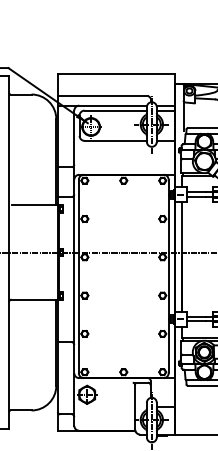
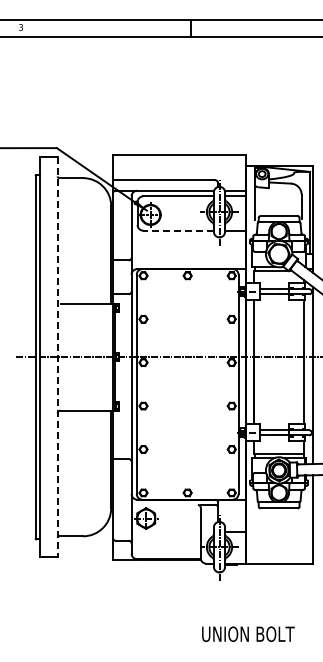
line: (115, 140) -> (178, 230), solid -> dashed
line: (8, 252) -> (57, 357), solid -> dashed

